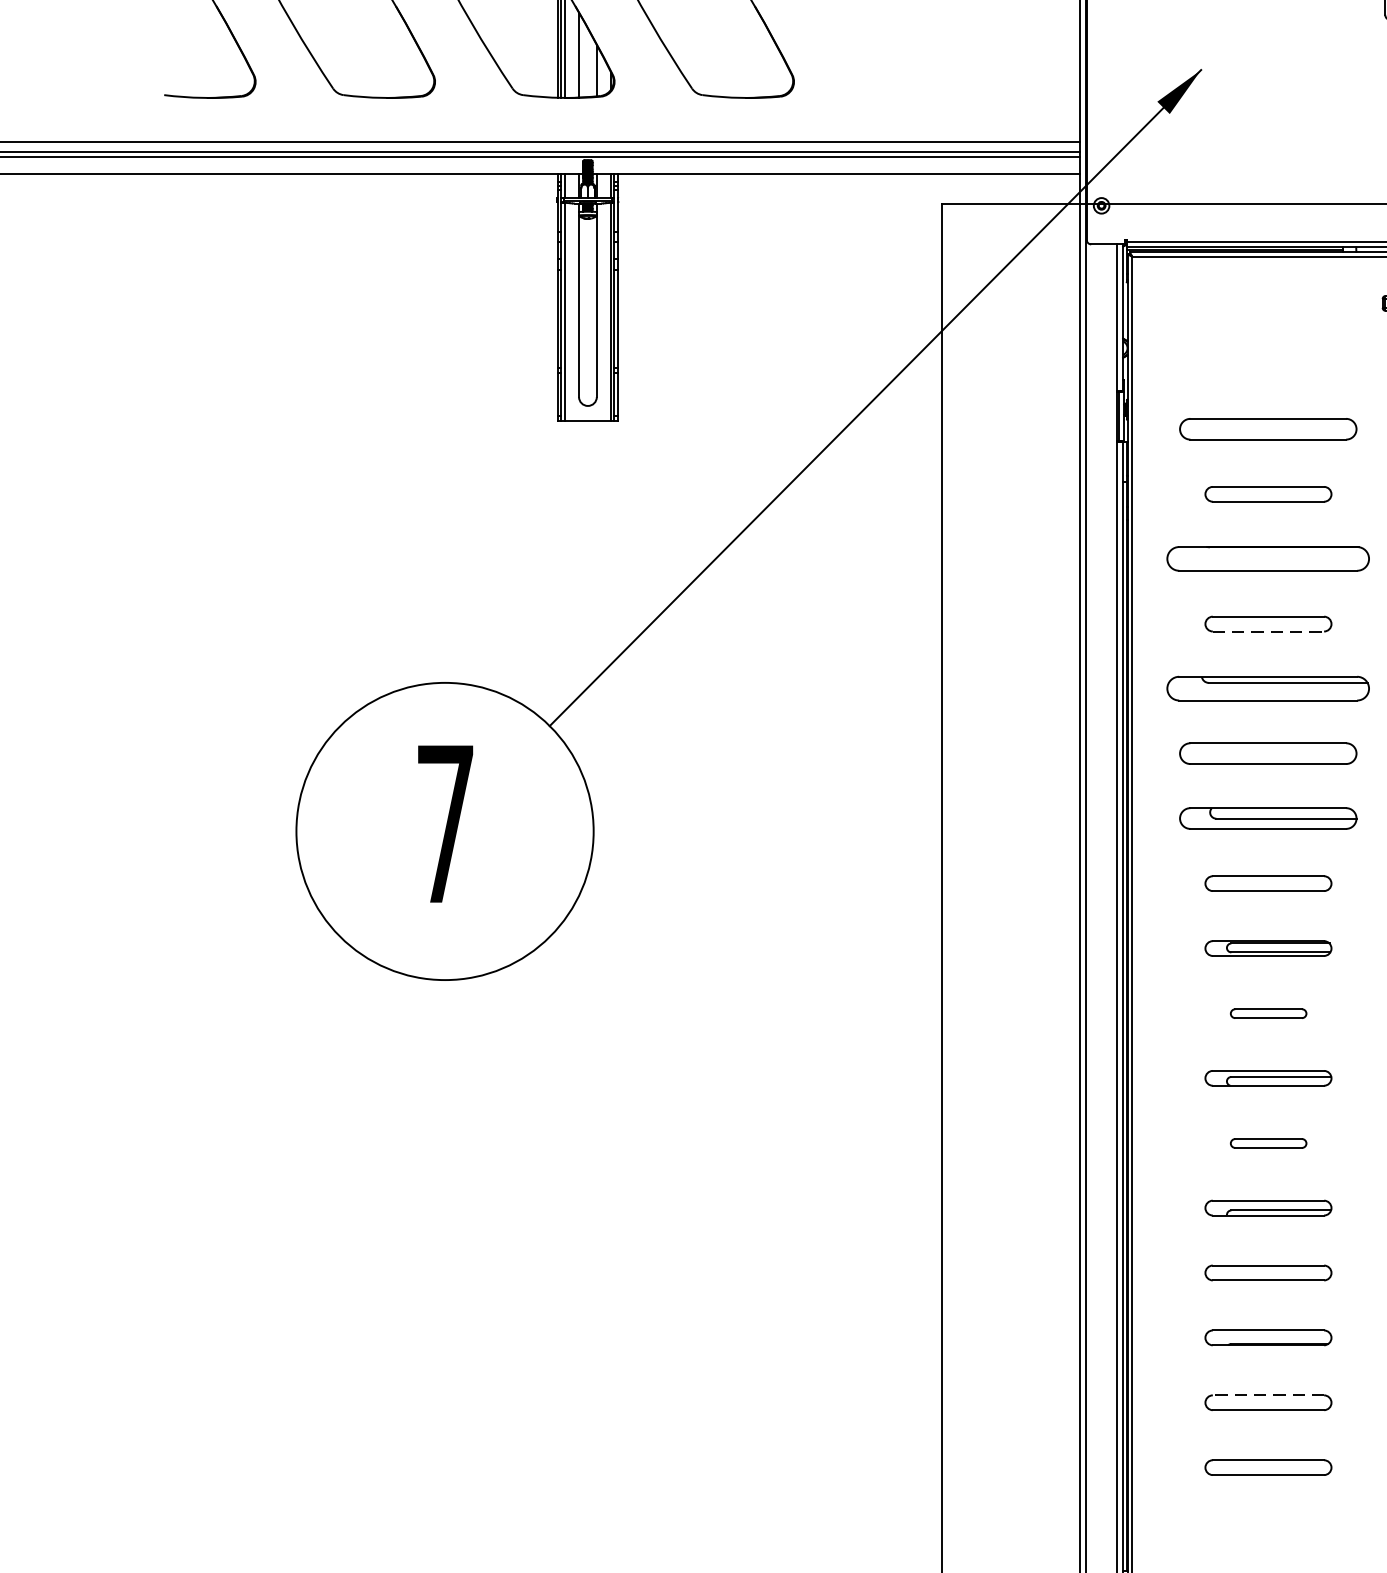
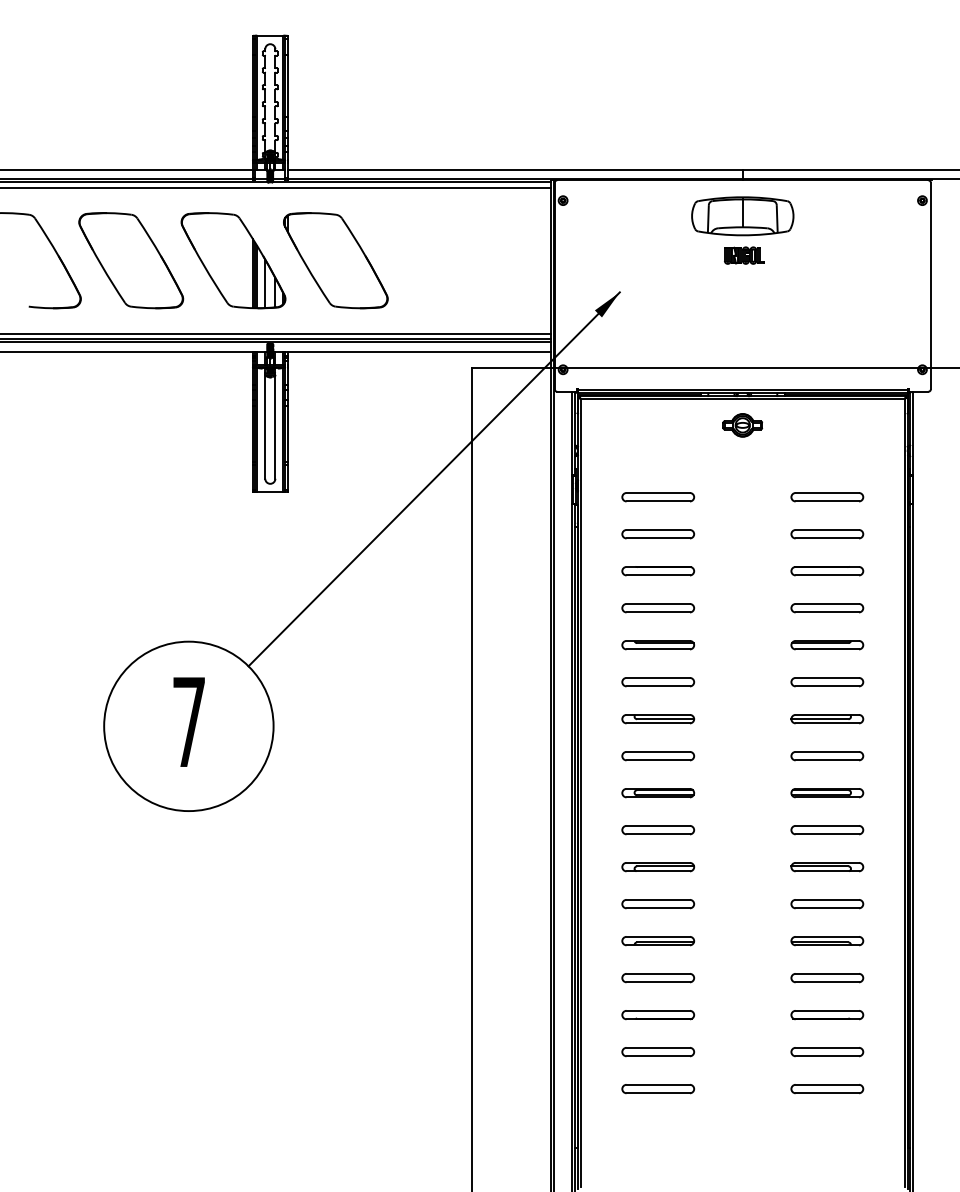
part: (1268, 429) -> (658, 497), size x0.71
part: (1268, 559) -> (658, 571), size x0.62
line: (1268, 631) -> (658, 612), dashed -> solid
part: (1268, 689) -> (658, 645), size x0.62
part: (1268, 754) -> (658, 682), size x0.71
part: (1268, 819) -> (658, 719), size x0.71
part: (1268, 1014) -> (658, 830), size x1.67
part: (1268, 1143) -> (658, 904), size x1.67
line: (1268, 1394) -> (658, 1047), dashed -> solid

